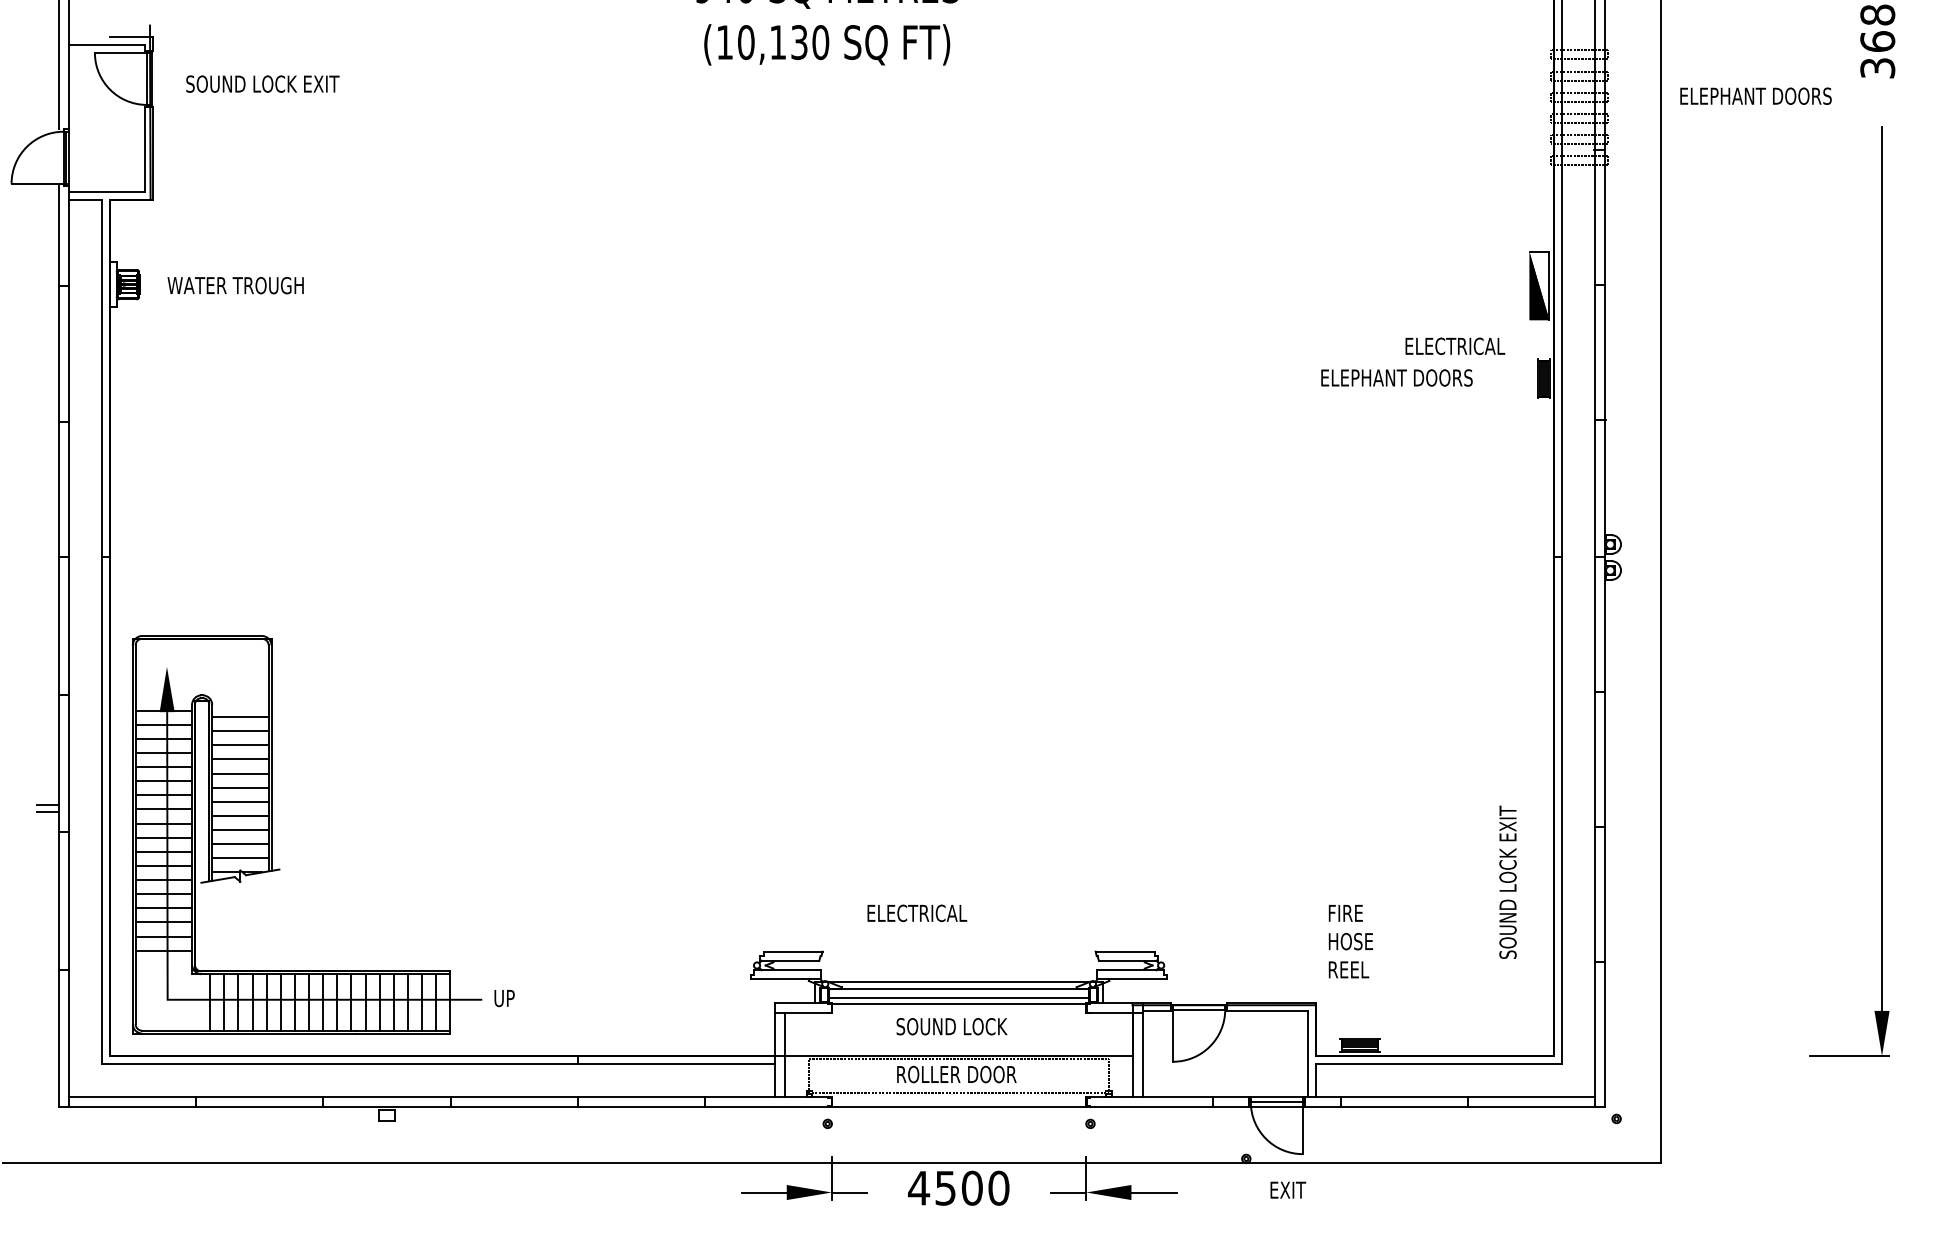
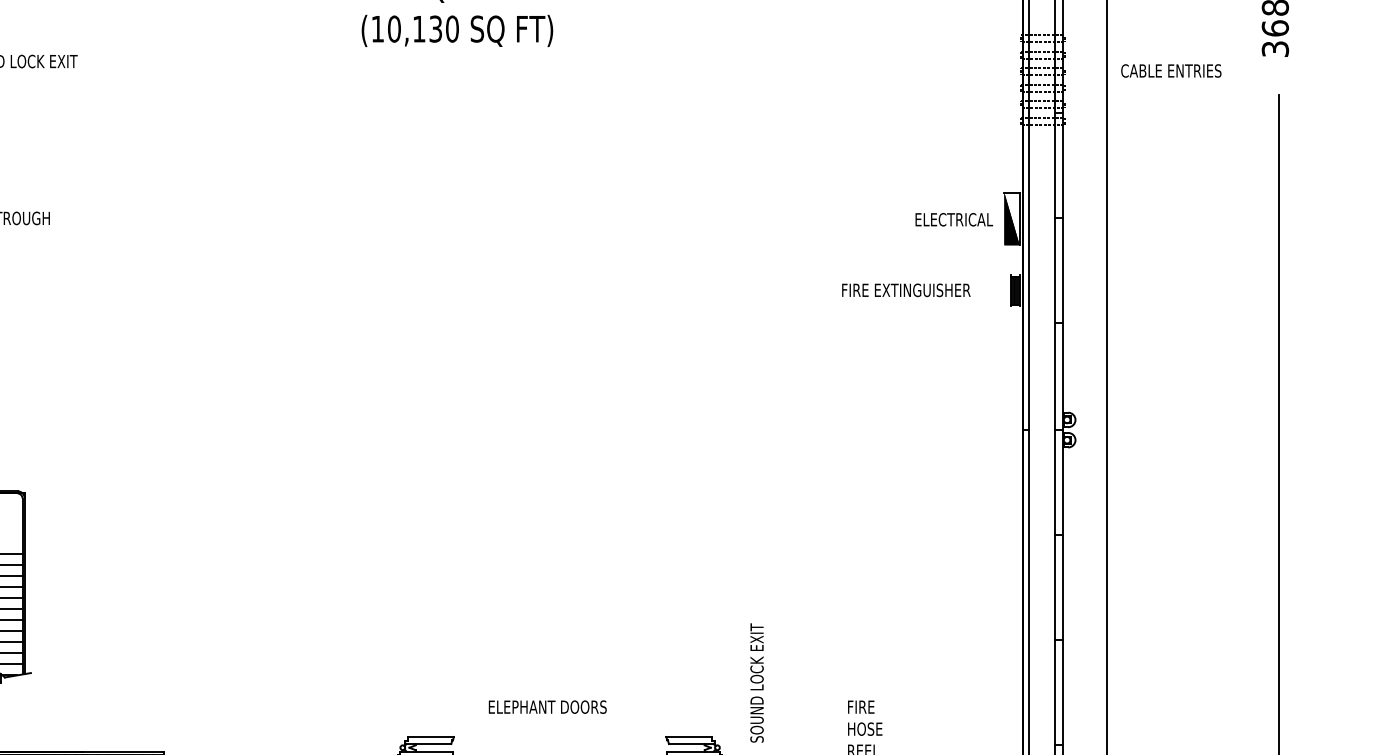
text: (1755, 95) -> (1180, 70), ELEPHANT DOORS -> CABLE ENTRIES
text: (1455, 345) -> (954, 219), moved
text: (1404, 377) -> (906, 289), ELEPHANT DOORS -> FIRE EXTINGUISHER
text: (1507, 881) -> (756, 682), moved
text: (957, 913) -> (558, 707), ELECTRICAL -> ELEPHANT DOORS

